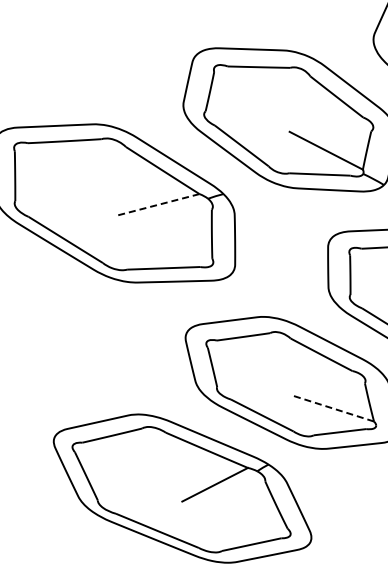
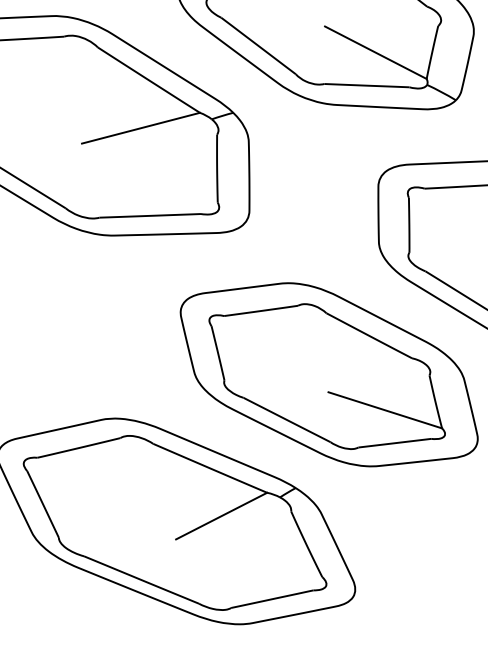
line: (157, 205) -> (141, 128), dashed -> solid
line: (333, 408) -> (385, 410), dashed -> solid

